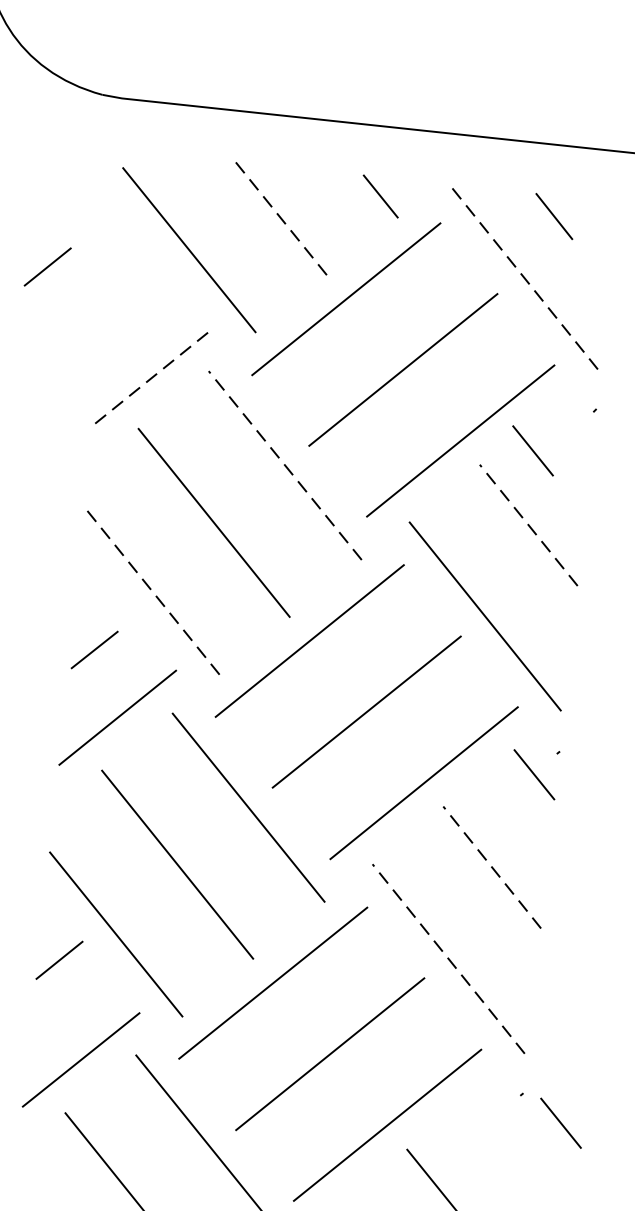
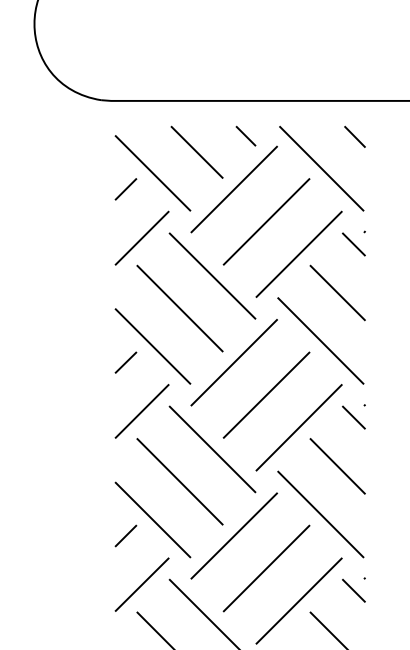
line: (553, 215) -> (354, 136), moved
line: (281, 218) -> (197, 152), dashed -> solid
line: (46, 267) -> (125, 189), moved
line: (522, 276) -> (321, 168), dashed -> solid
line: (155, 374) -> (142, 237), dashed -> solid
line: (532, 450) -> (353, 244), moved
line: (285, 464) -> (212, 275), dashed -> solid
line: (528, 524) -> (337, 292), dashed -> solid
line: (153, 592) -> (153, 346), dashed -> solid
line: (93, 649) -> (125, 362), moved
line: (491, 867) -> (337, 466), dashed -> solid
line: (448, 958) -> (320, 514), dashed -> solid
line: (560, 1122) -> (353, 590), moved

